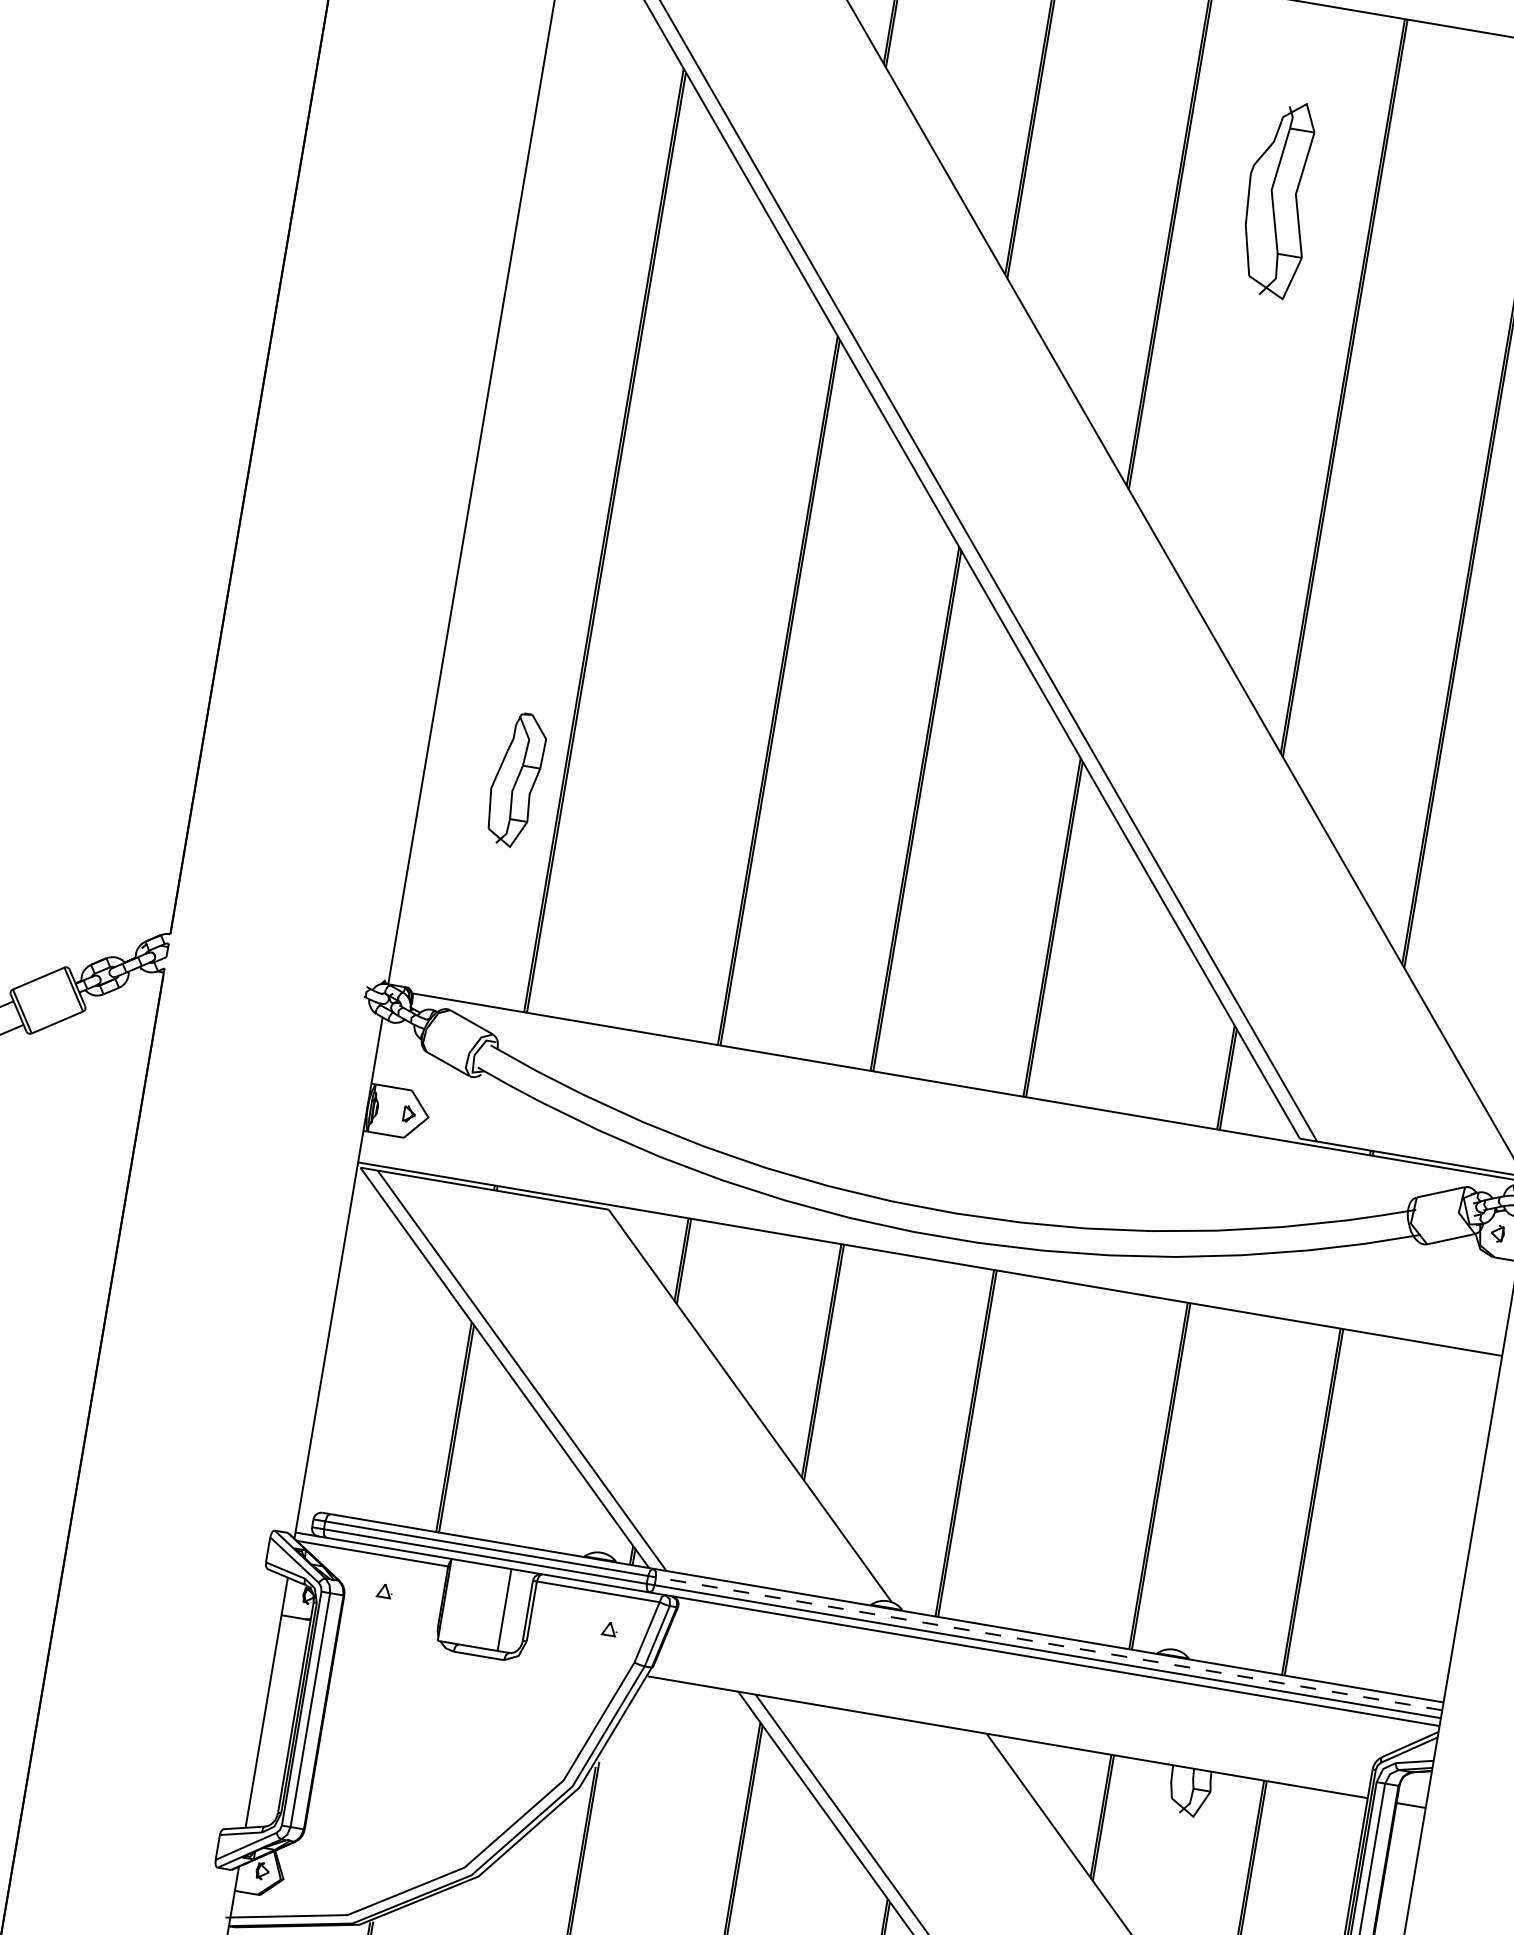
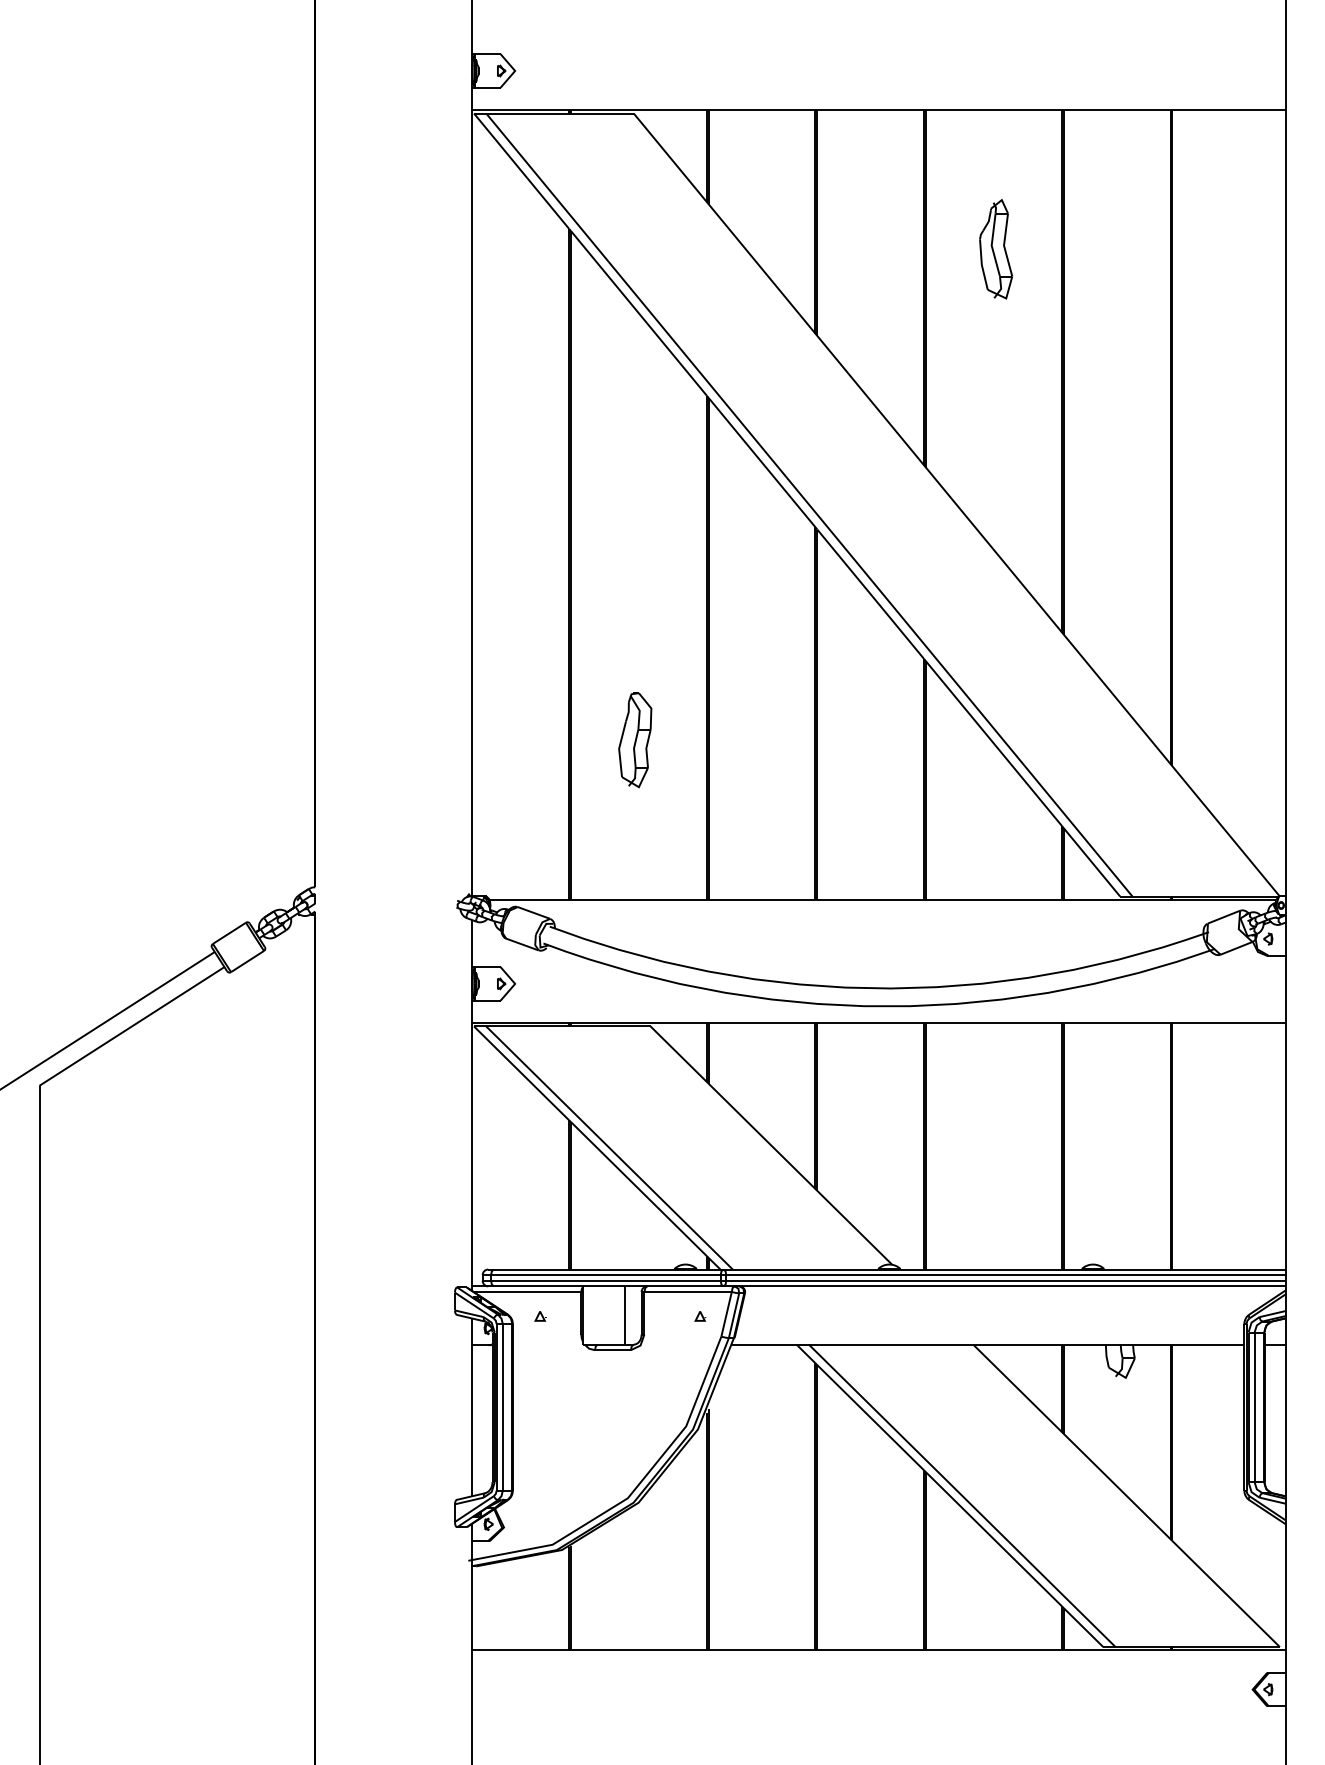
part: (1279, 199) -> (996, 249), size x0.71
part: (516, 780) -> (635, 740), moved
line: (1048, 1644) -> (1005, 1275), dashed -> solid

